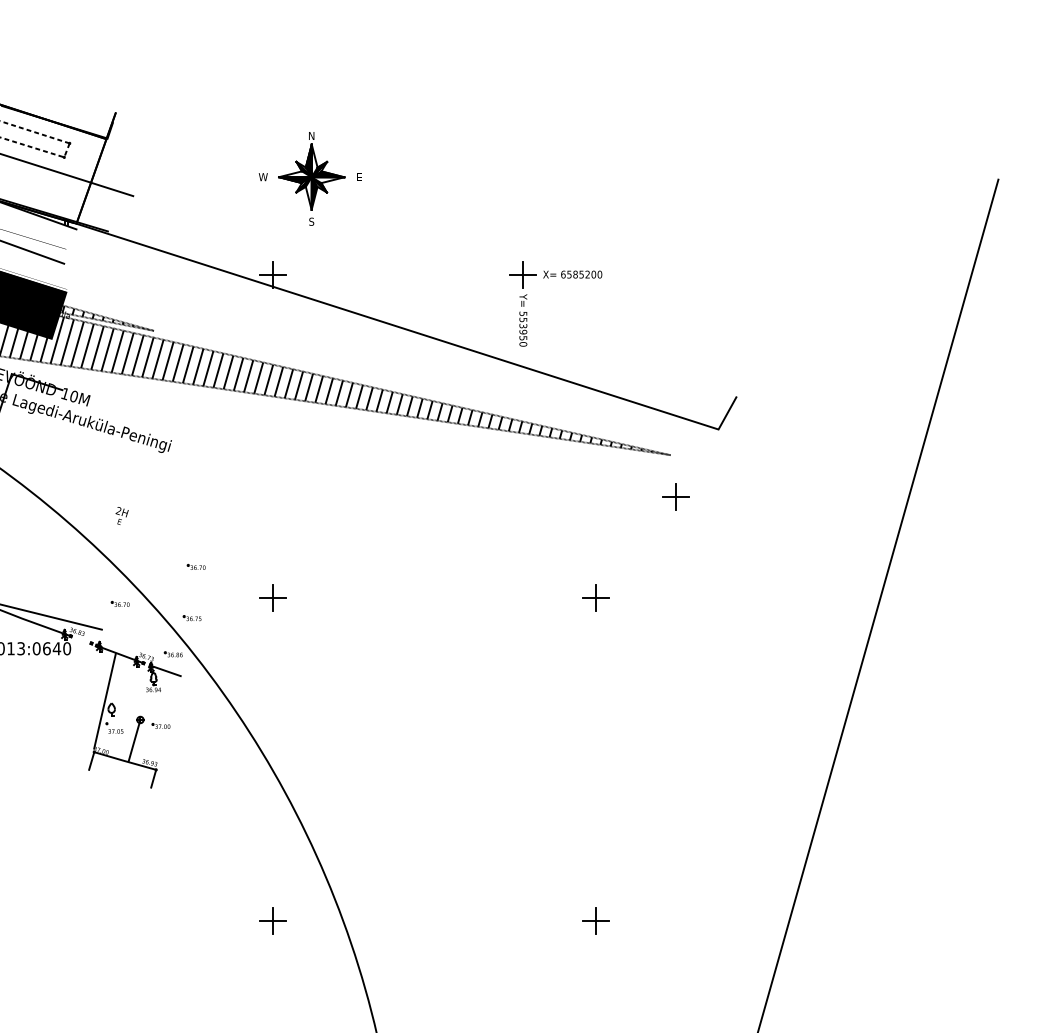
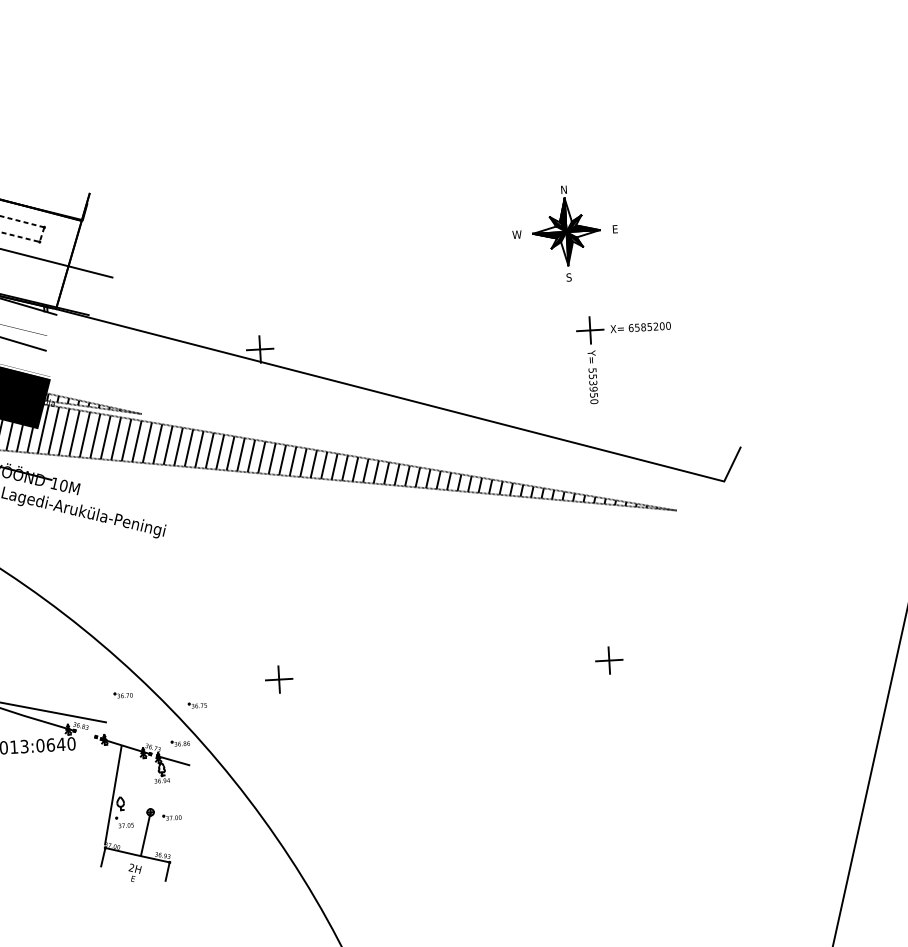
part: (309, 178) -> (564, 233), moved
part: (548, 278) -> (616, 332), moved
part: (675, 496) -> (684, 552), removed
text: (121, 515) -> (134, 872), moved
part: (195, 566) -> (197, 652), removed

